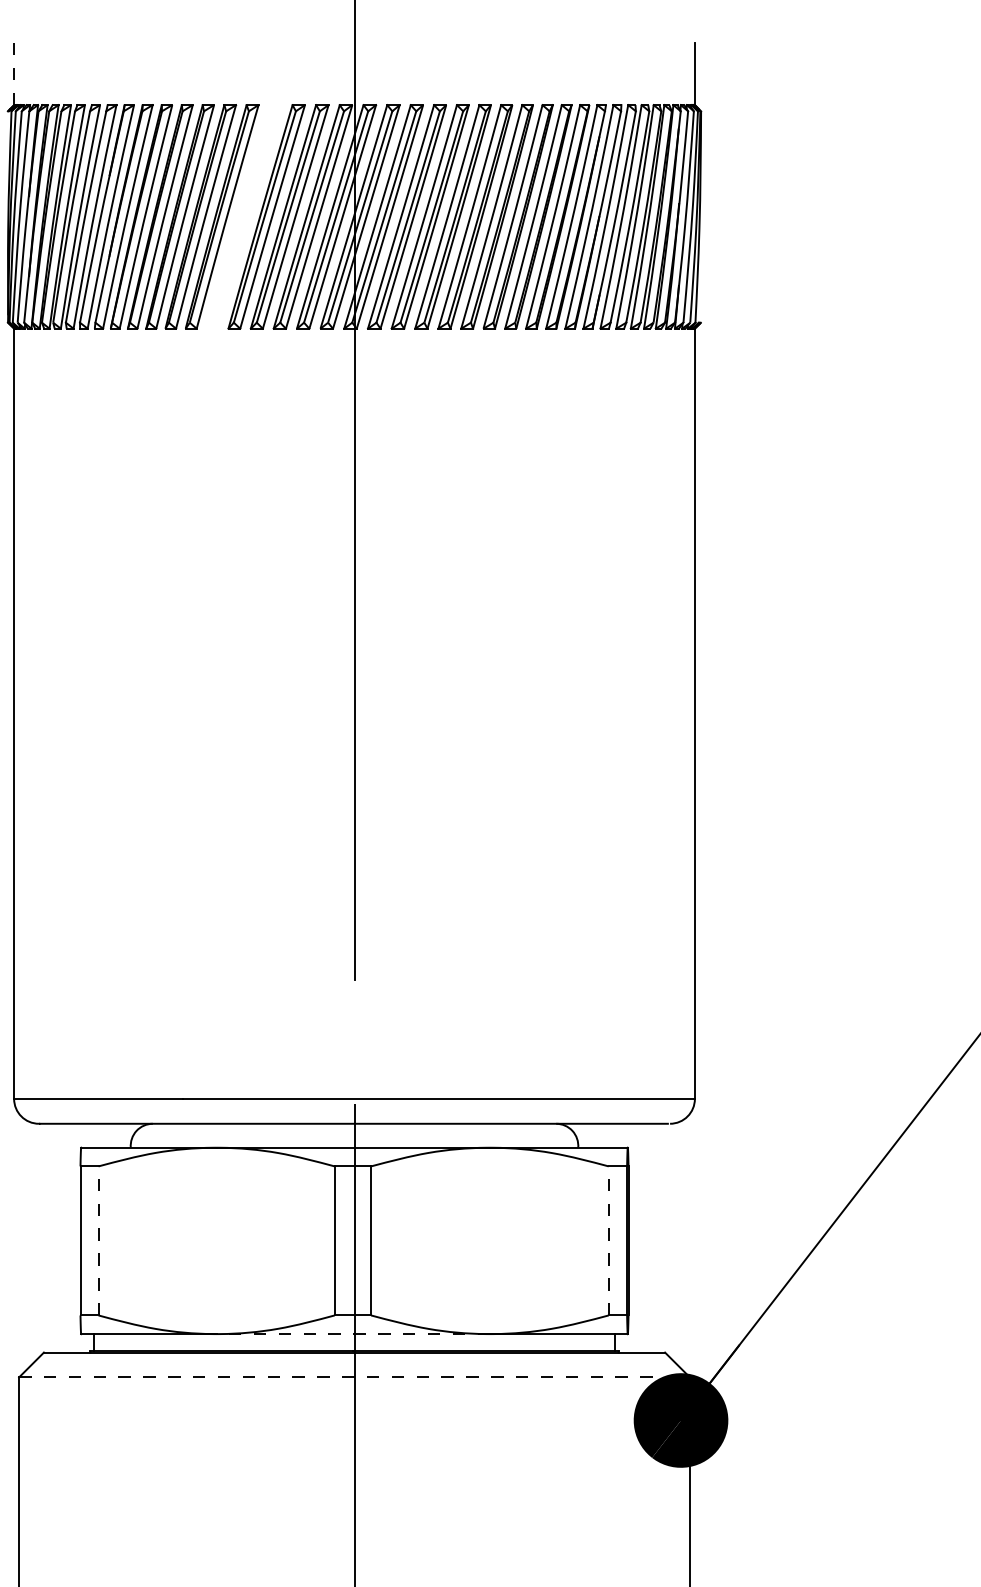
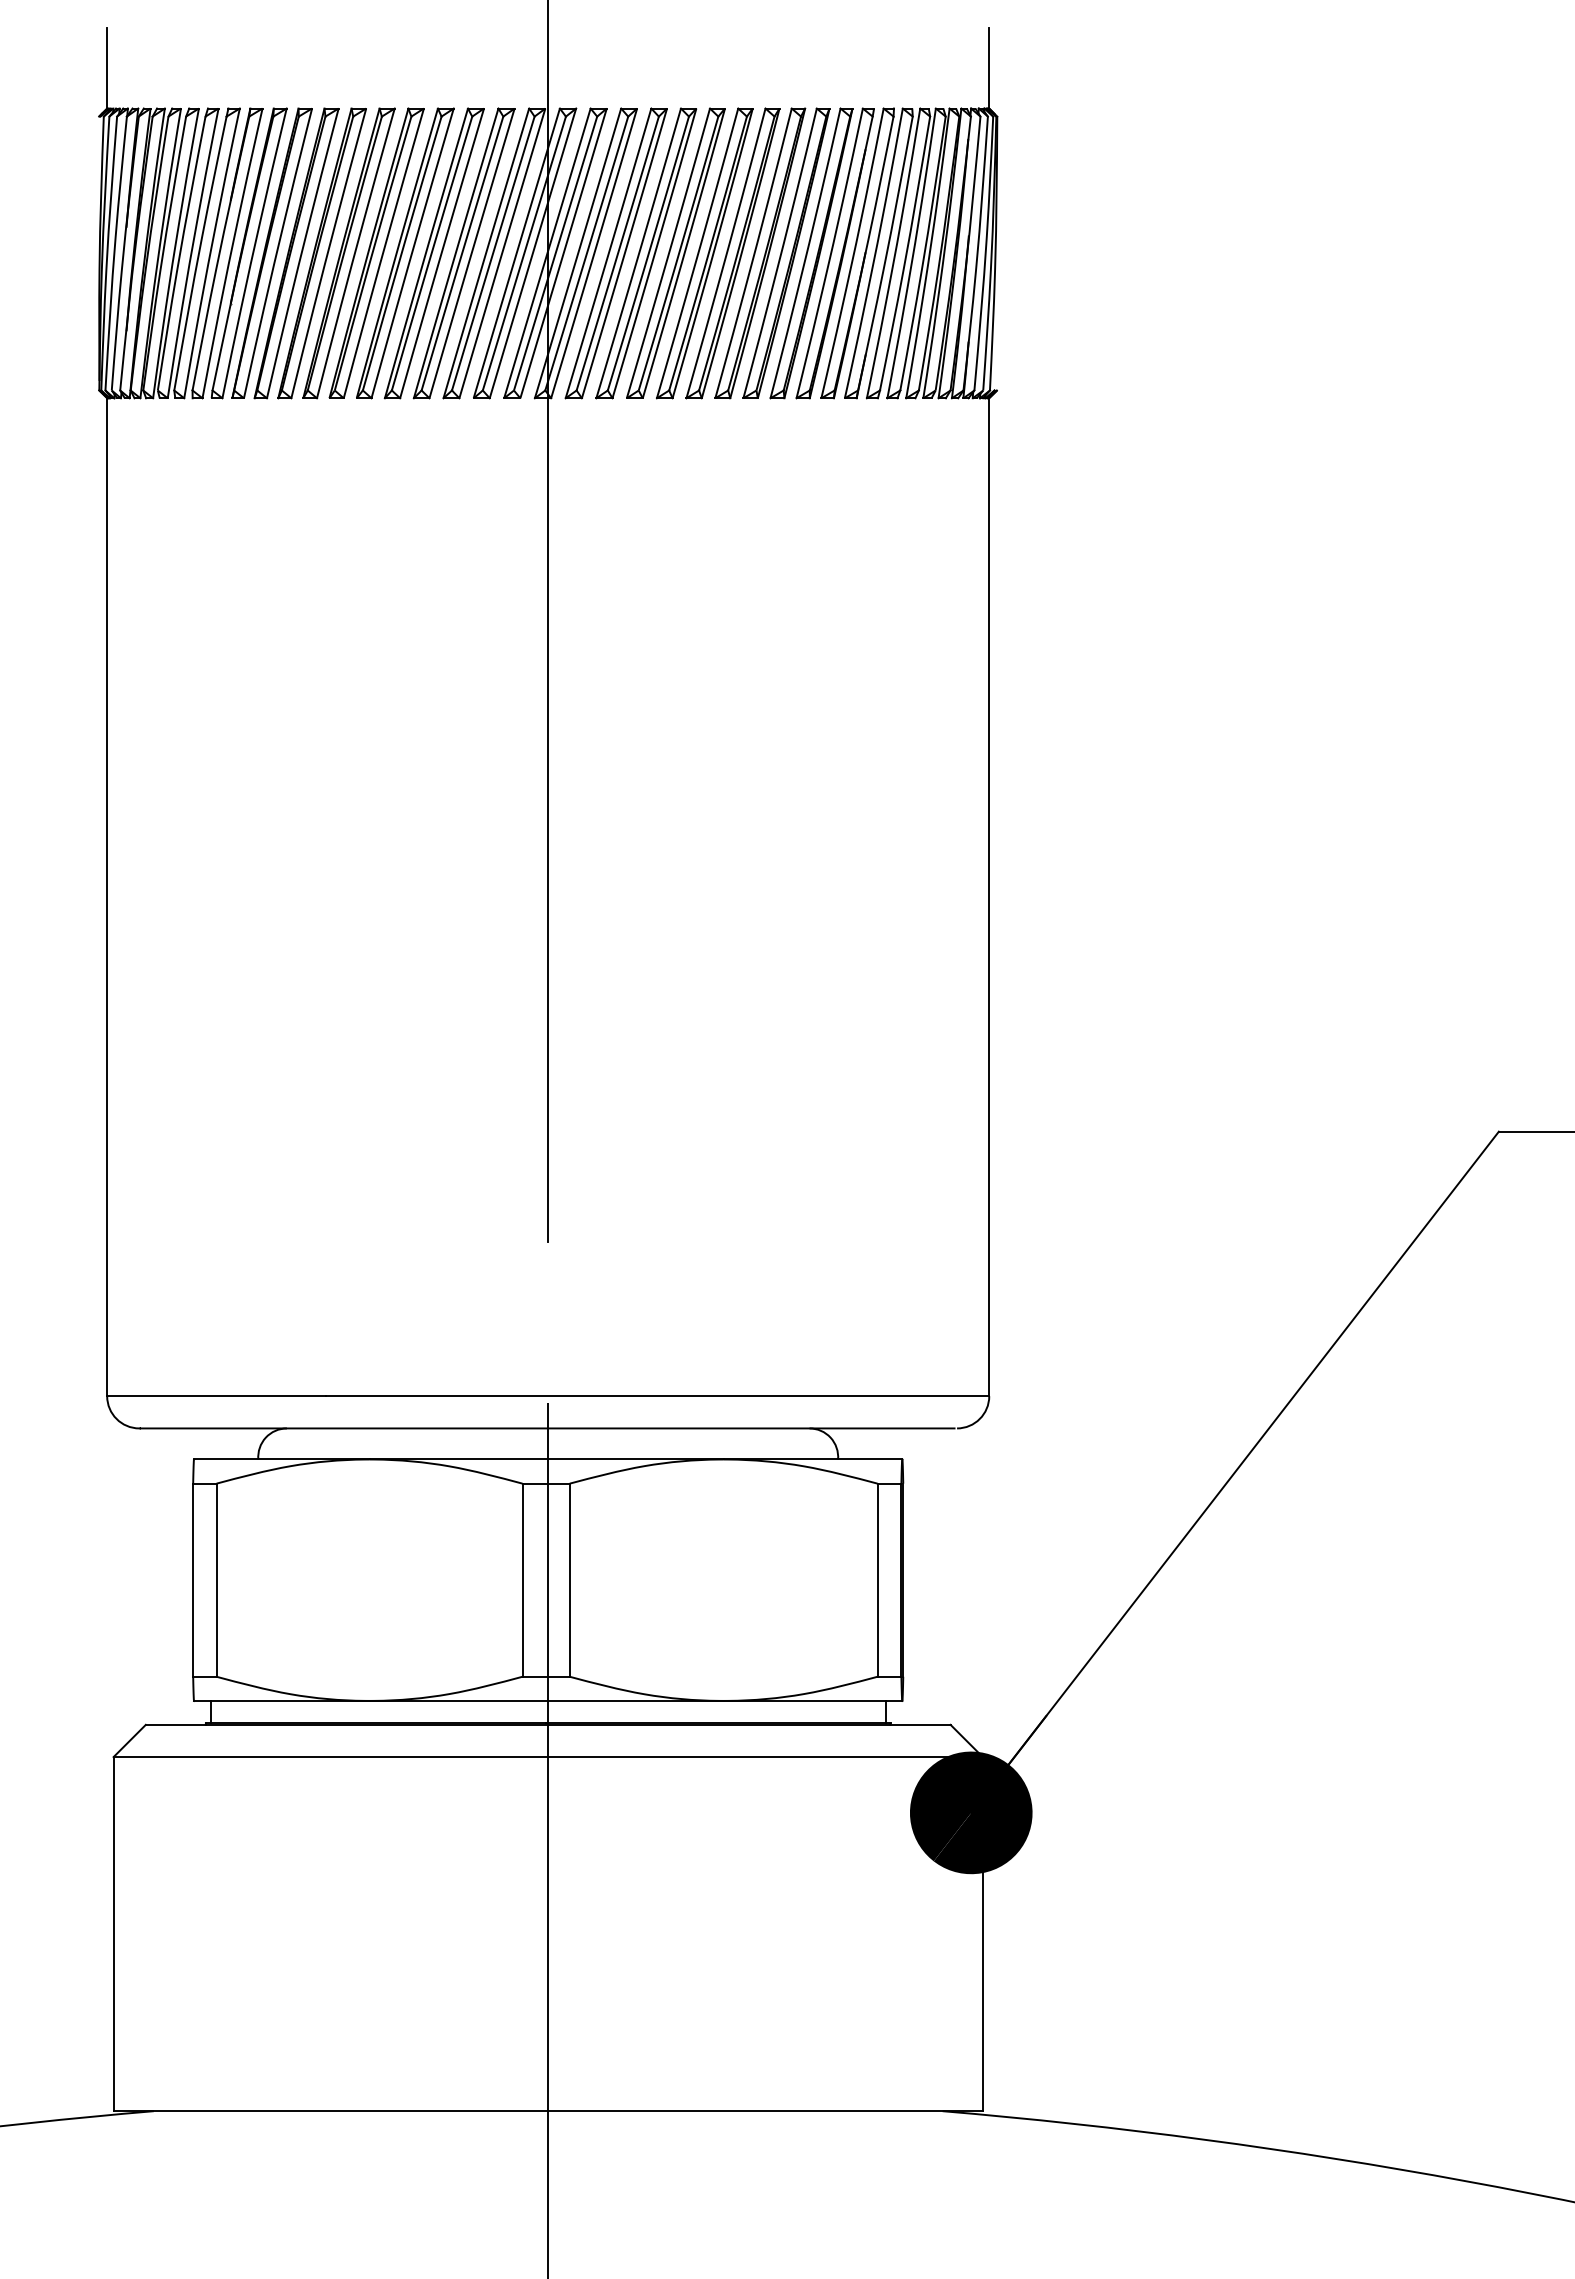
line: (14, 74) -> (107, 68), dashed -> solid
part: (244, 216) -> (405, 253), added
line: (98, 1241) -> (216, 1580), dashed -> solid
line: (608, 1241) -> (877, 1580), dashed -> solid
line: (353, 1333) -> (546, 1700), dashed -> solid
line: (354, 1377) -> (548, 1757), dashed -> solid

